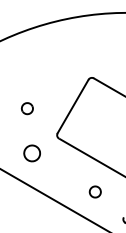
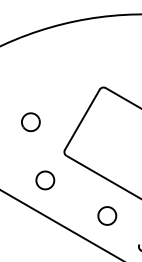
part: (27, 108) -> (31, 121), size x1.43
part: (31, 153) -> (44, 180), moved
part: (95, 191) -> (107, 215), size x1.43

